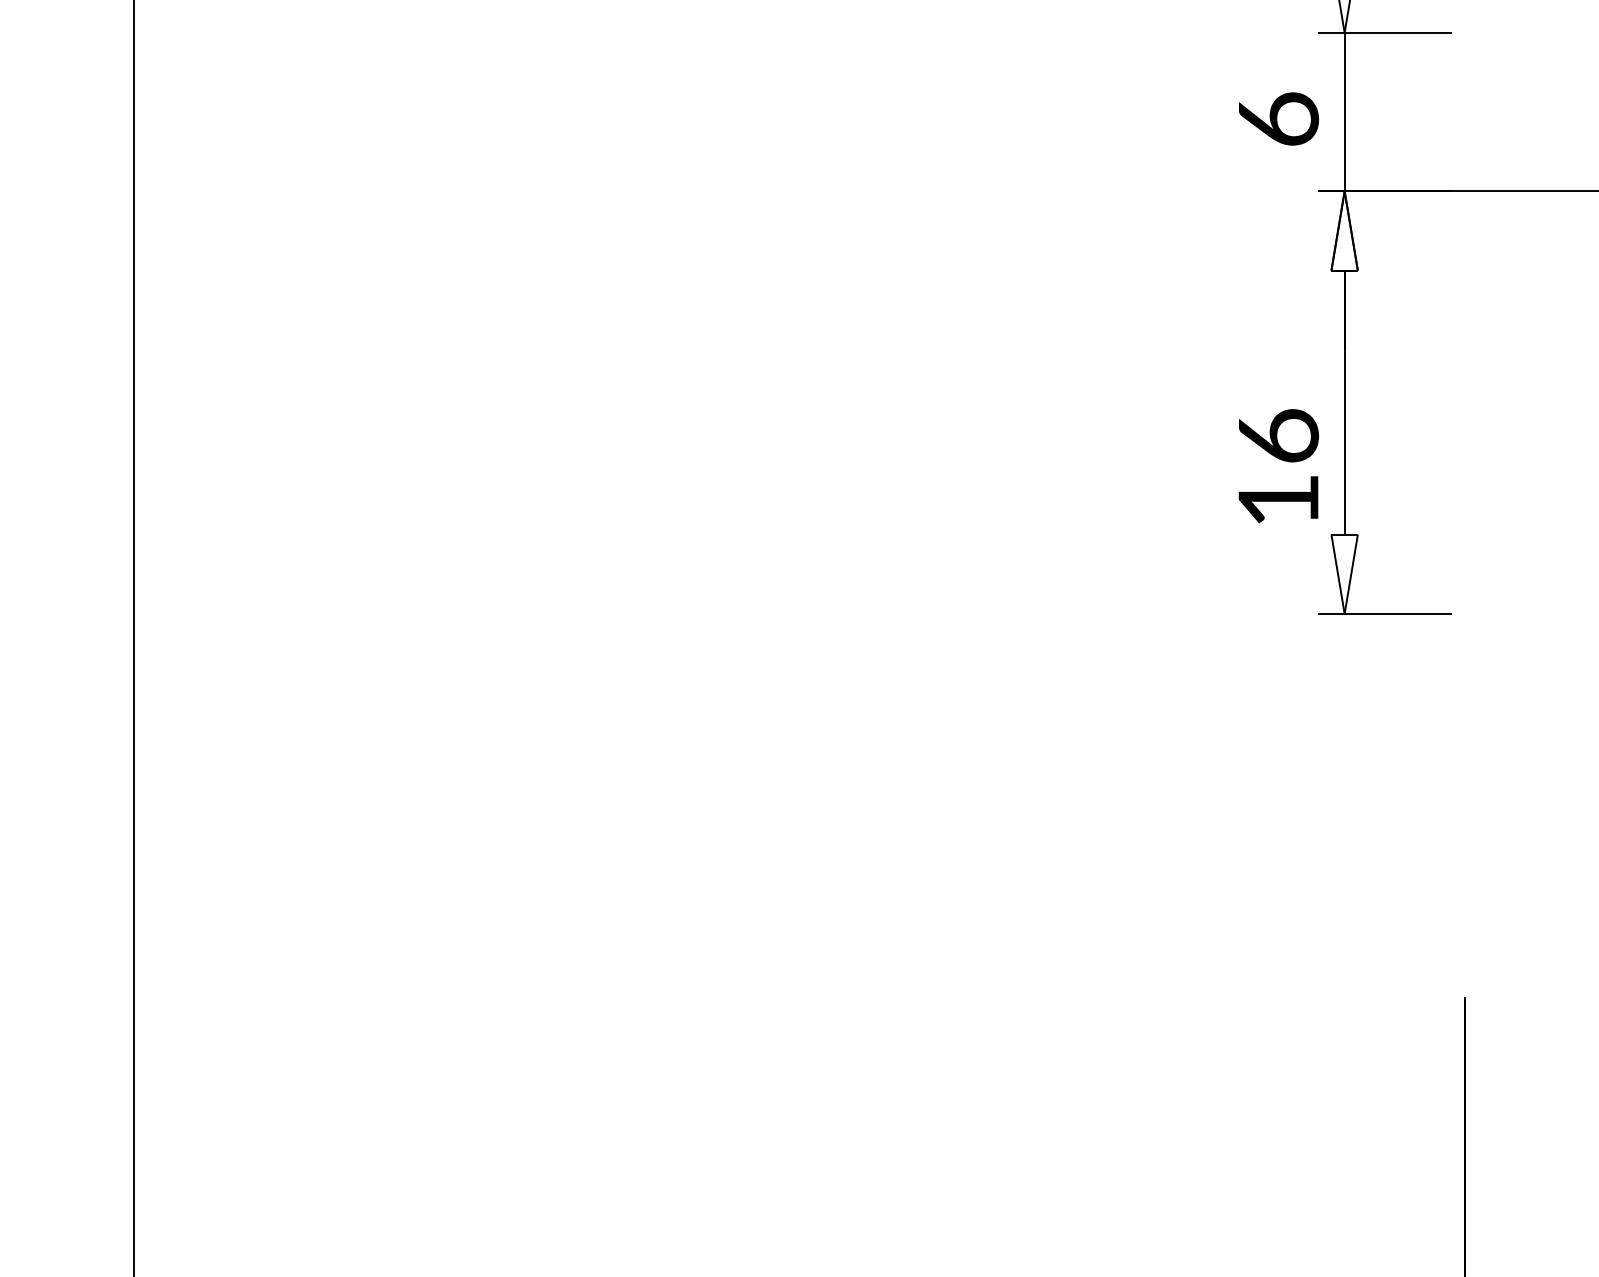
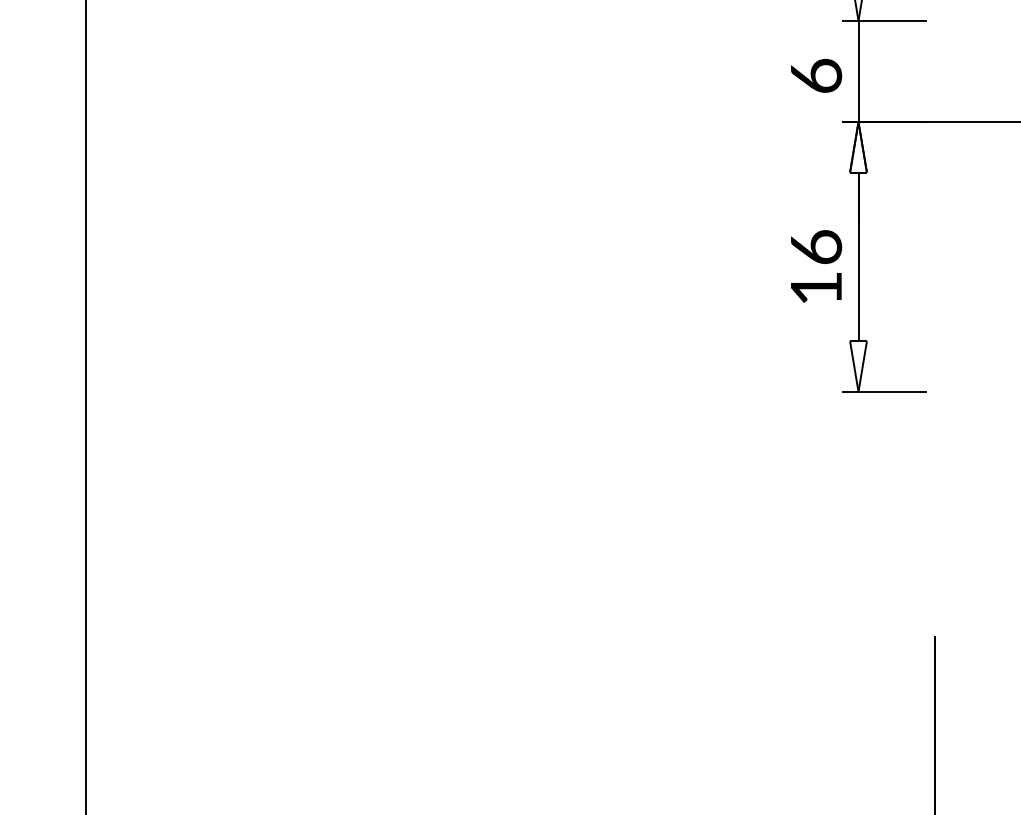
text: (1278, 466) -> (816, 266), moved

